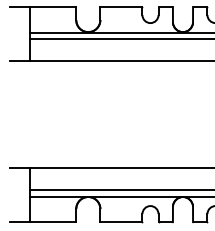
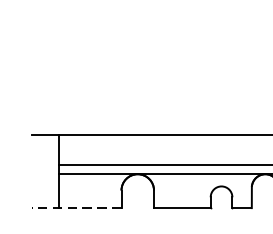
line: (42, 222) -> (76, 208), solid -> dashed

